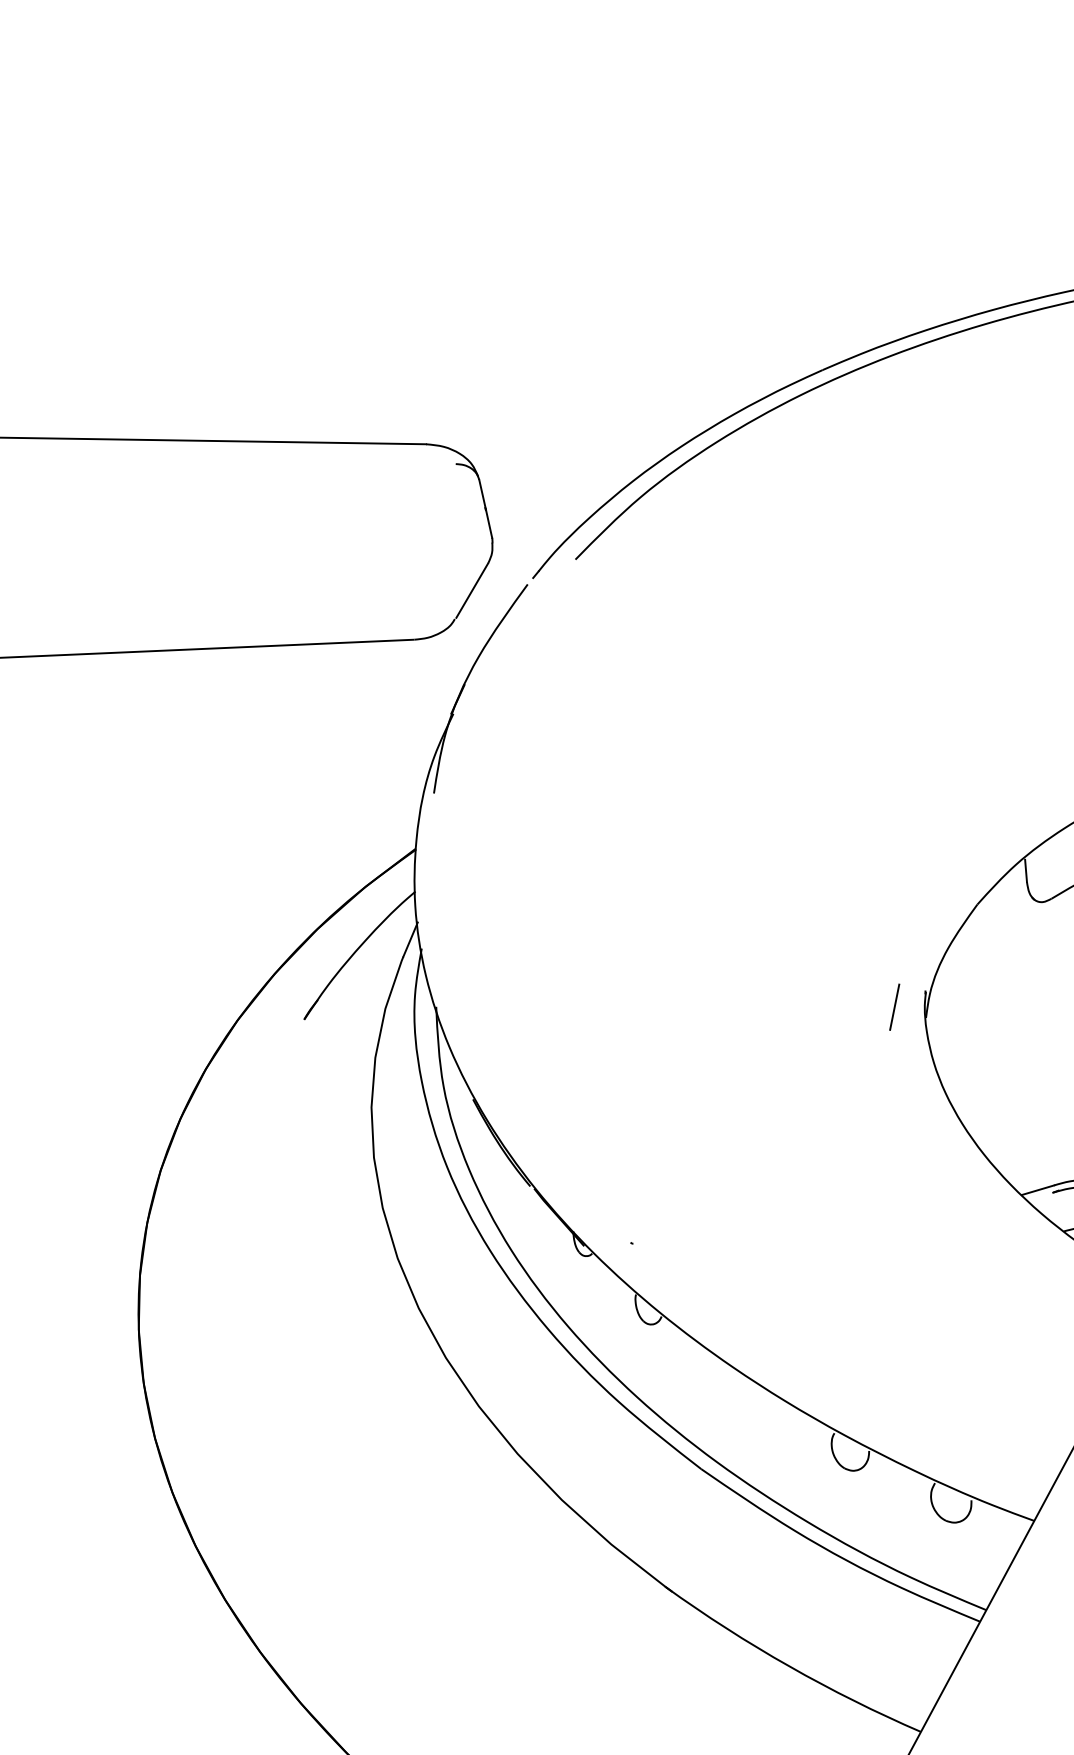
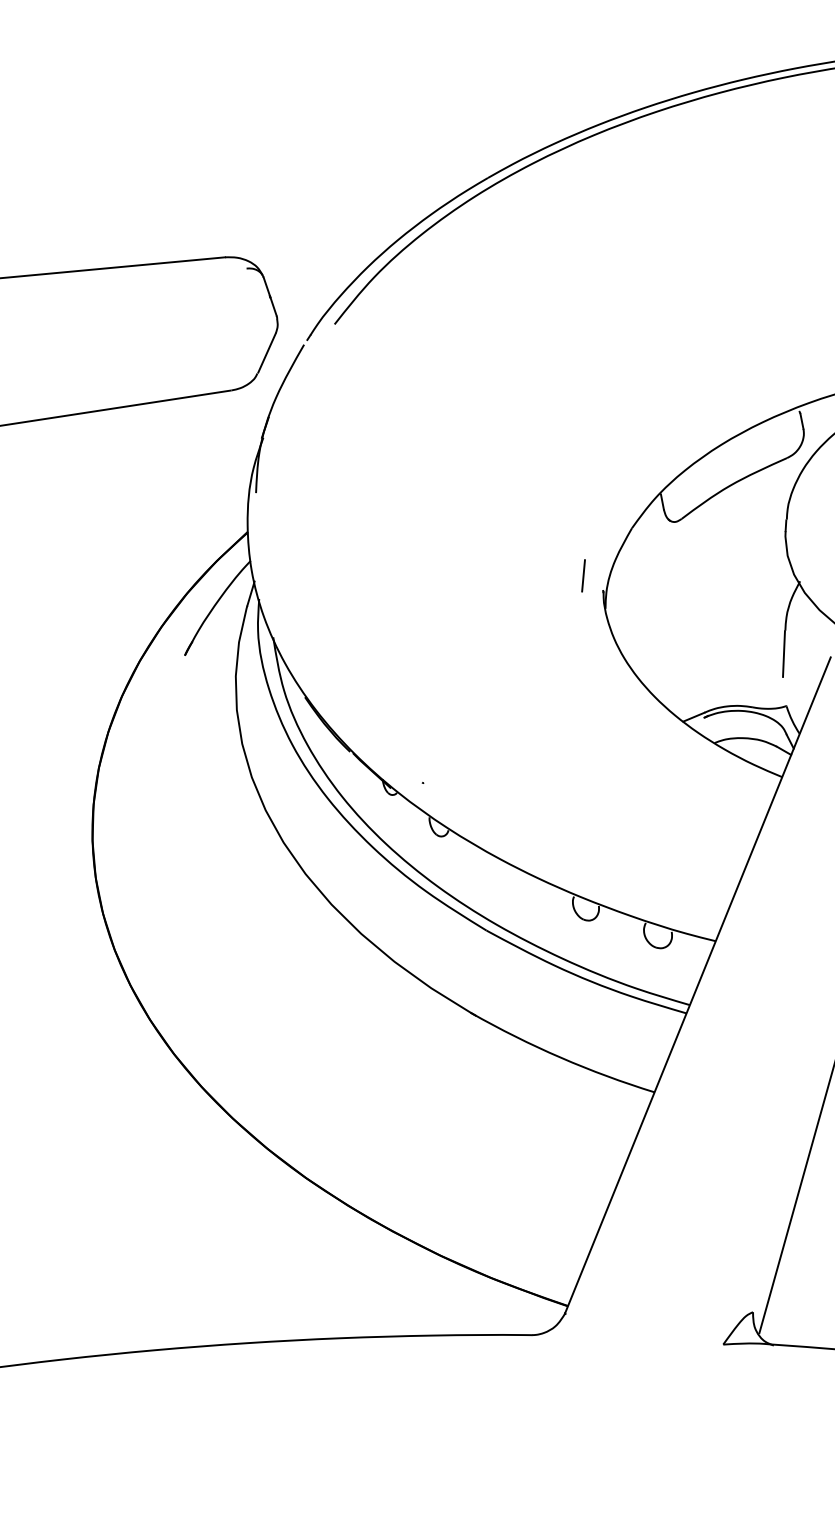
line: (894, 1006) -> (583, 575), moved

